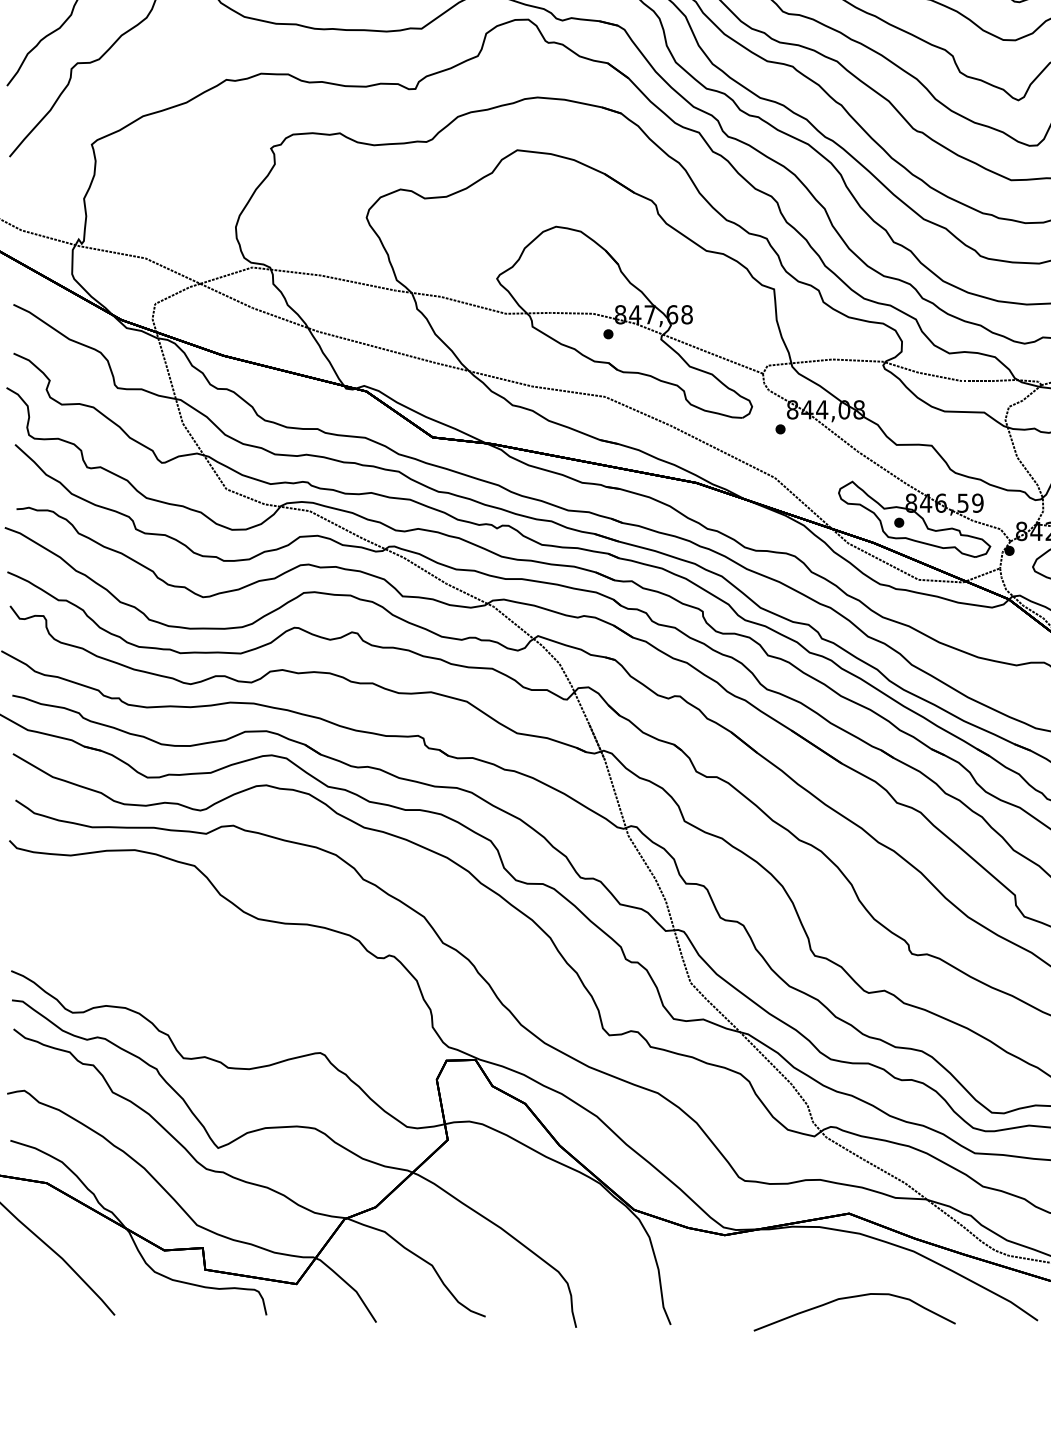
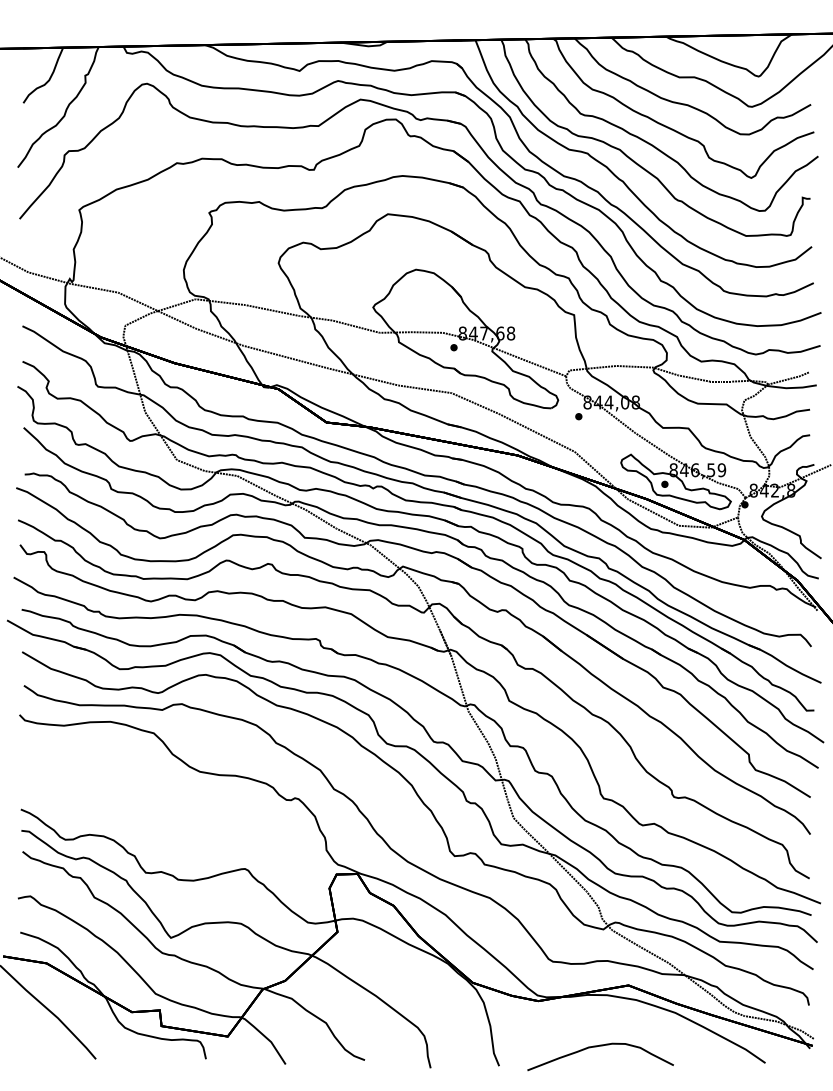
curve: (849, 1299) -> (596, 1047), moved

